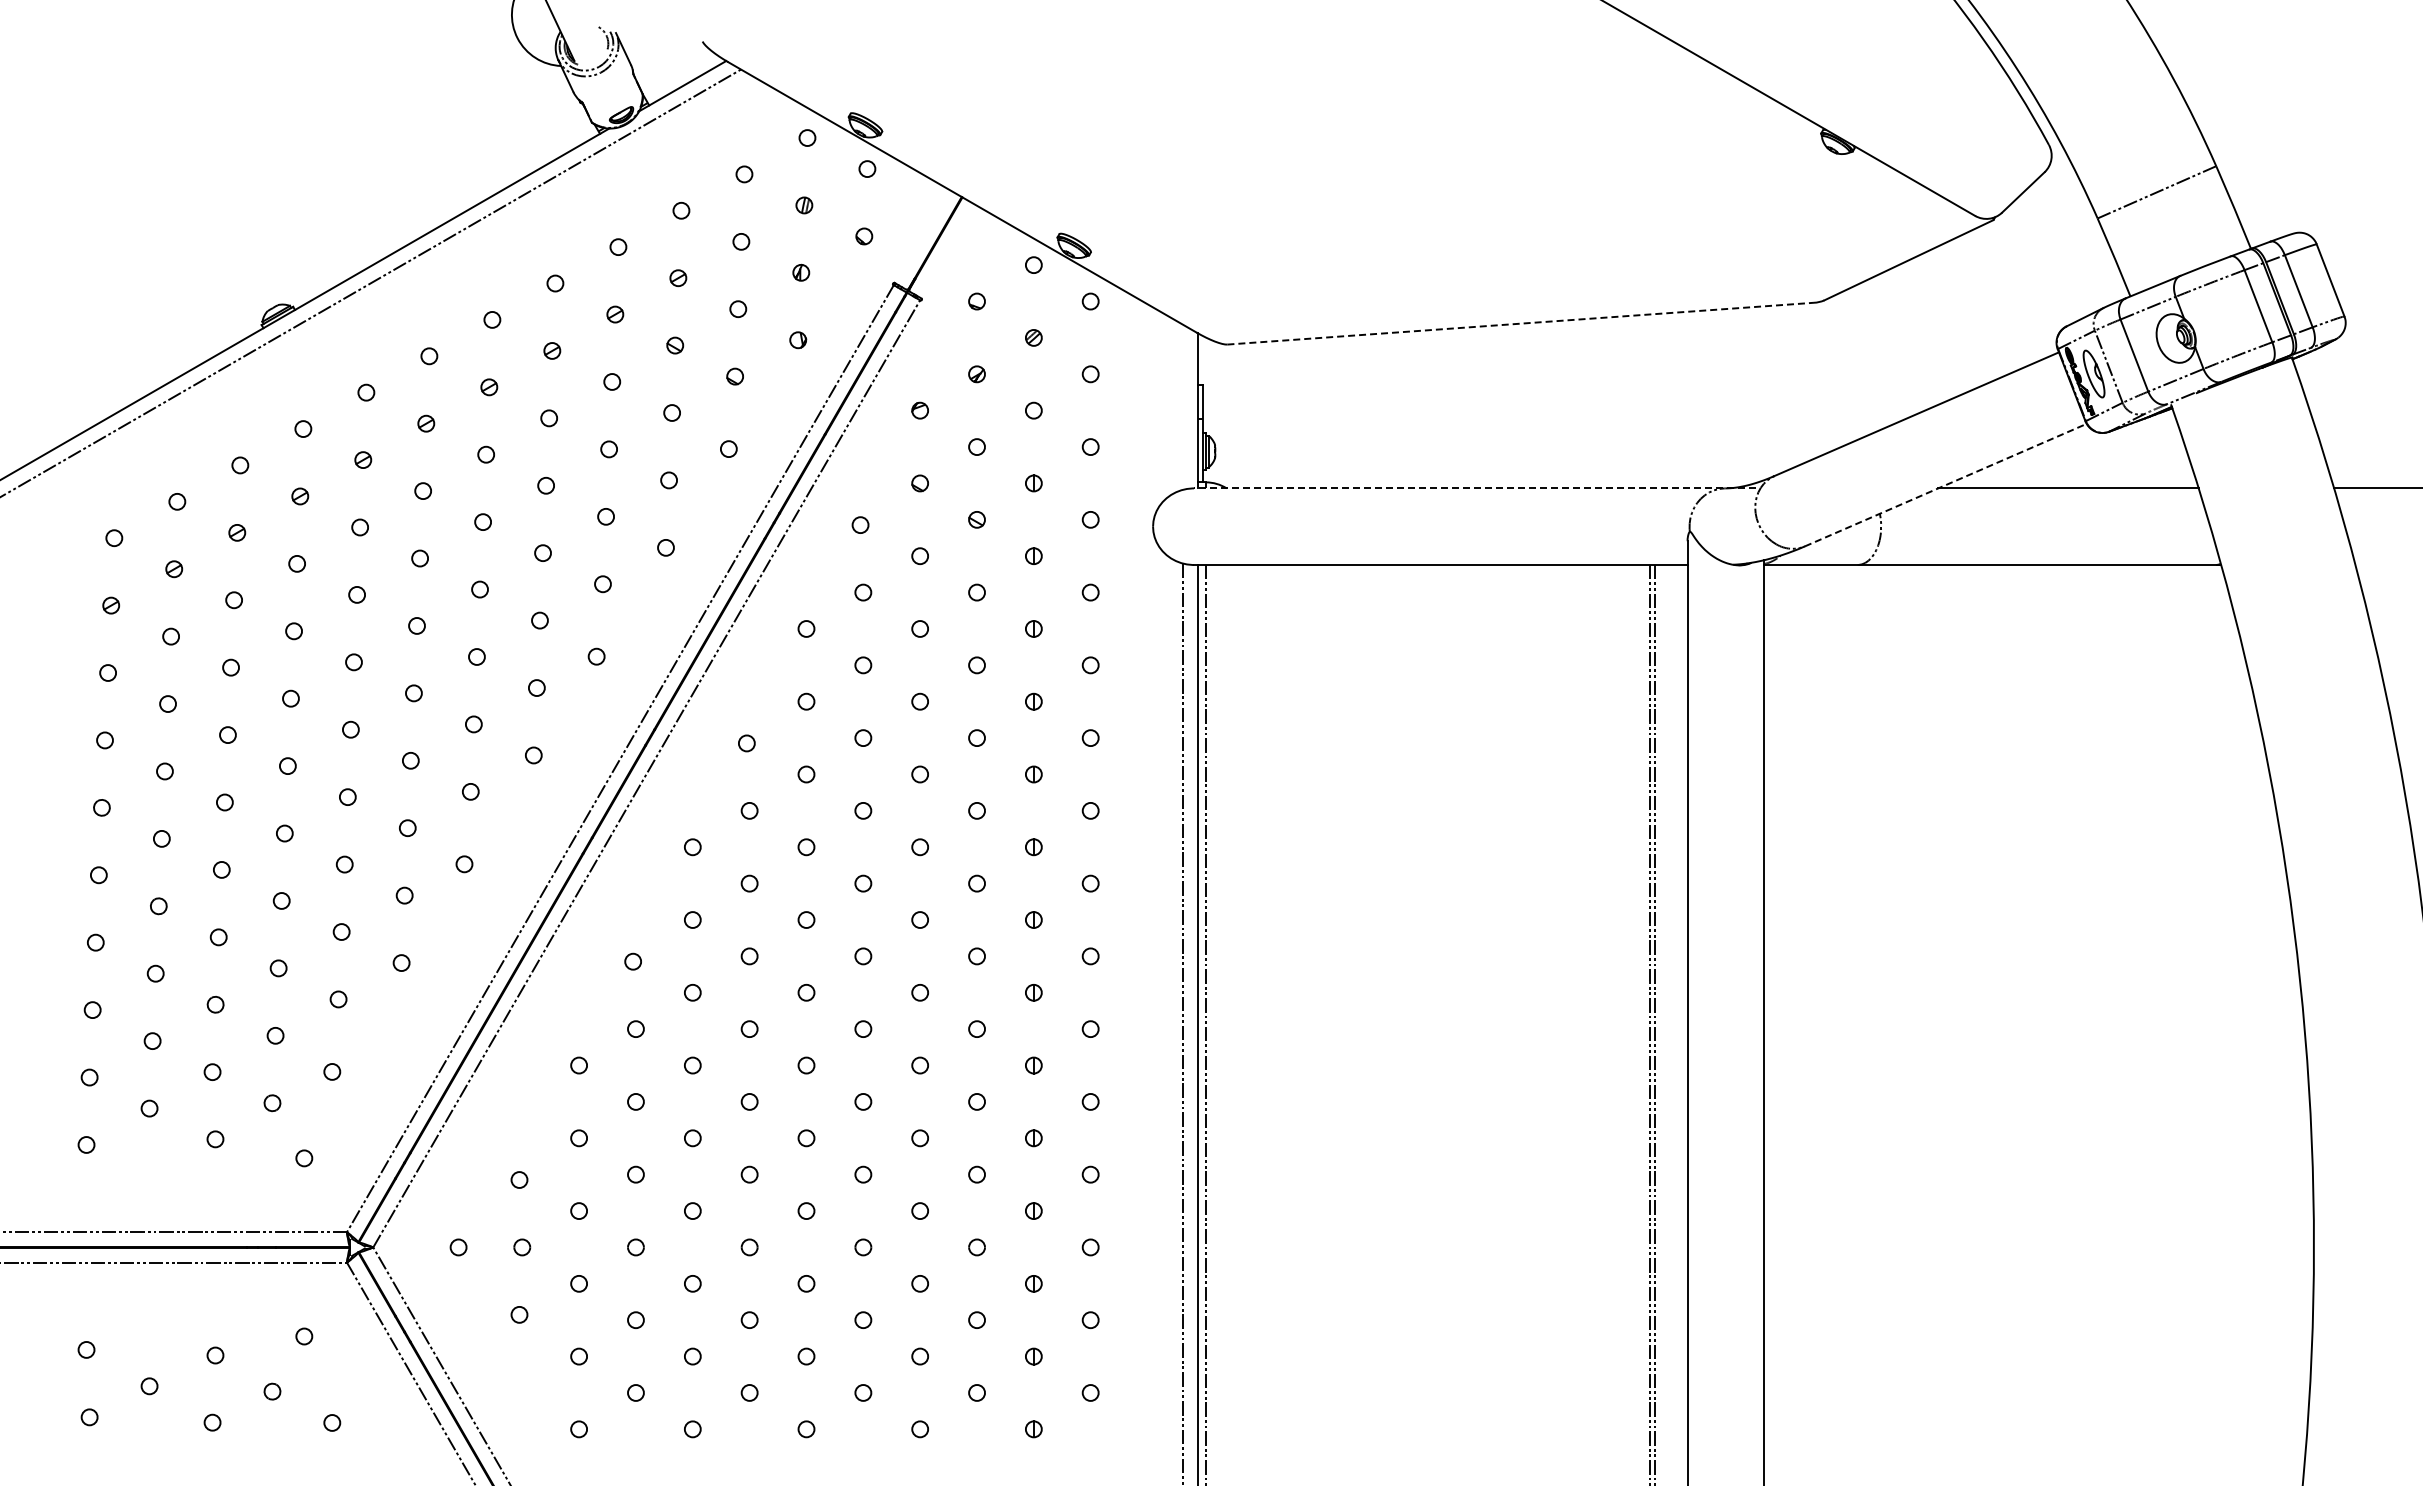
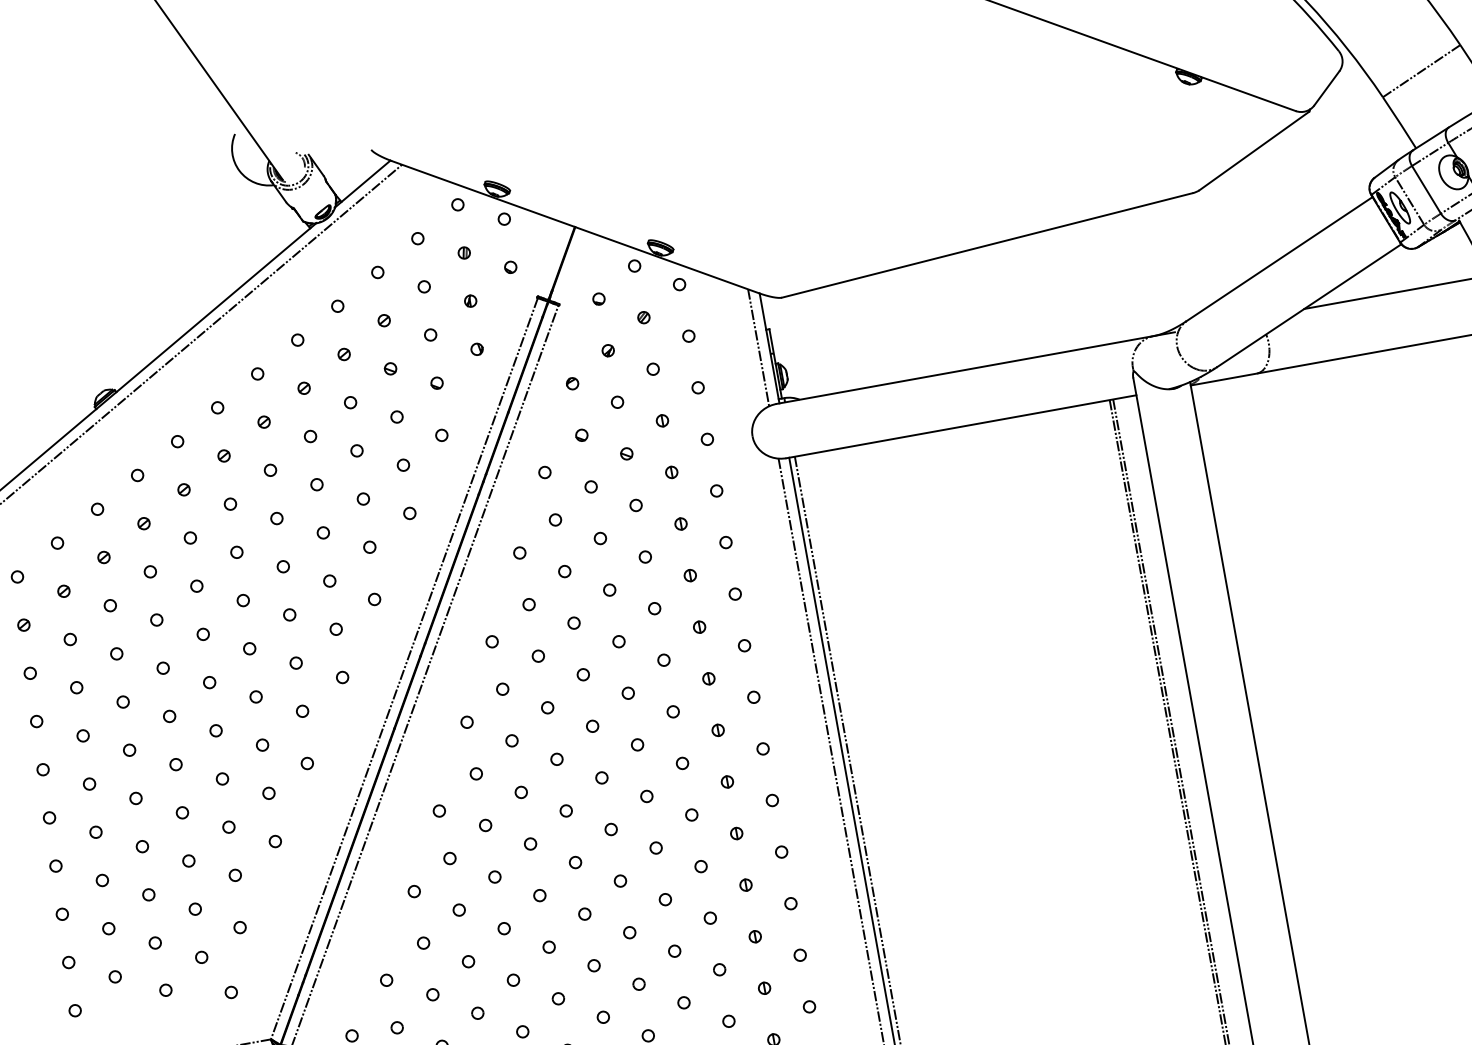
line: (1521, 323) -> (987, 245), dashed -> solid
line: (1183, 406) -> (758, 347), added
line: (1945, 485) -> (1309, 306), dashed -> solid
line: (1474, 488) -> (975, 368), dashed -> solid

